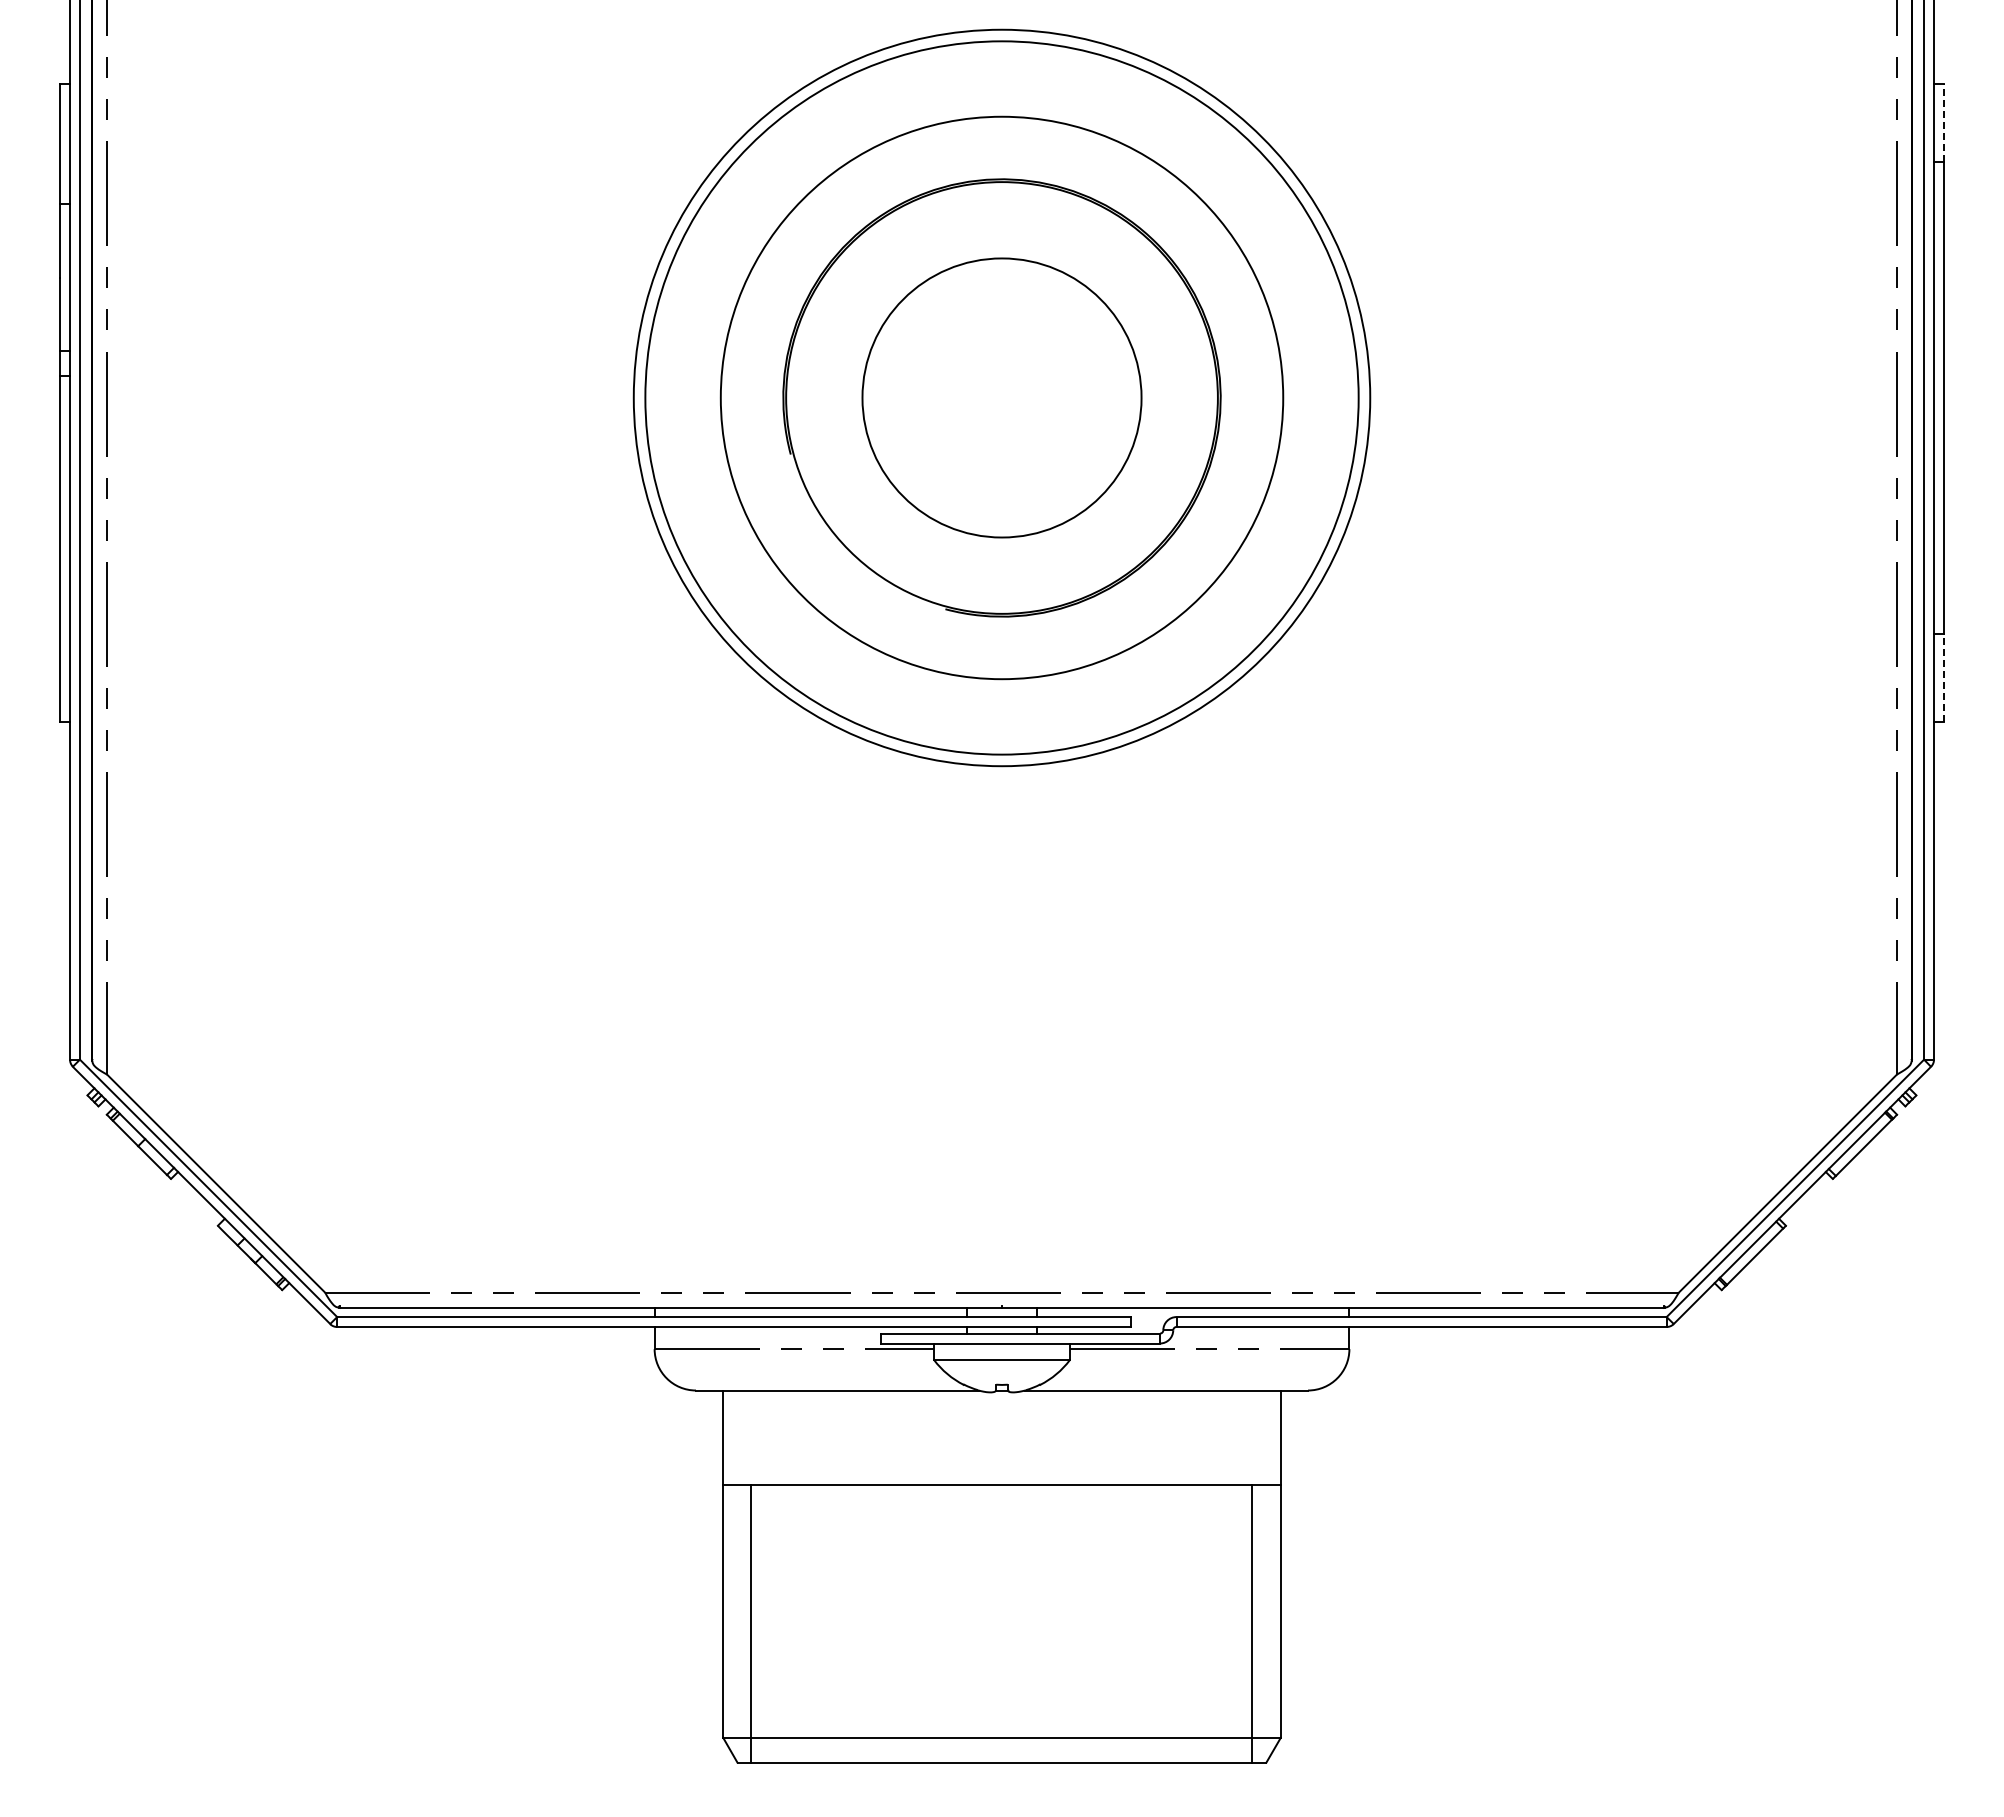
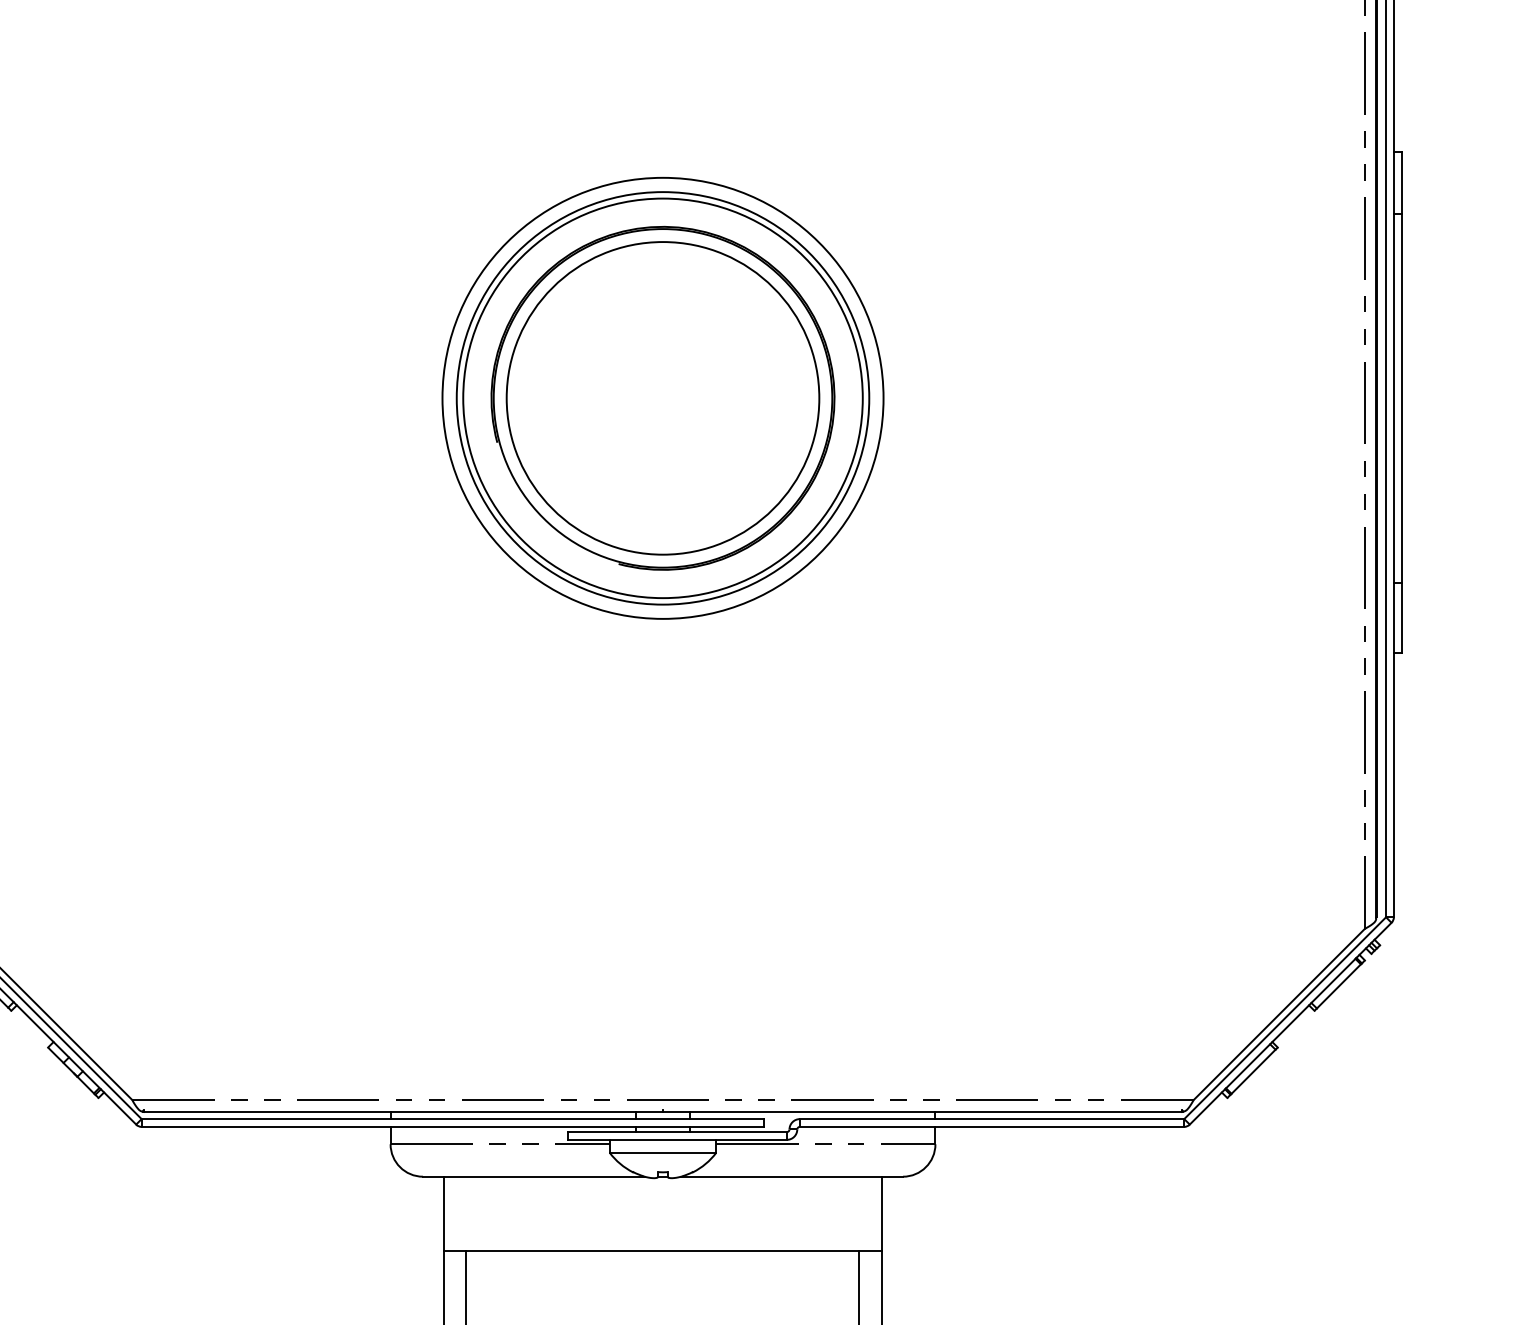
line: (1943, 122) -> (1401, 182), dashed -> solid
circle: (1001, 397) -> (662, 397), size x0.71
circle: (1001, 397) -> (662, 397), size x1.43
circle: (1002, 397) -> (663, 397), size x0.71
line: (1943, 677) -> (1401, 617), dashed -> solid

